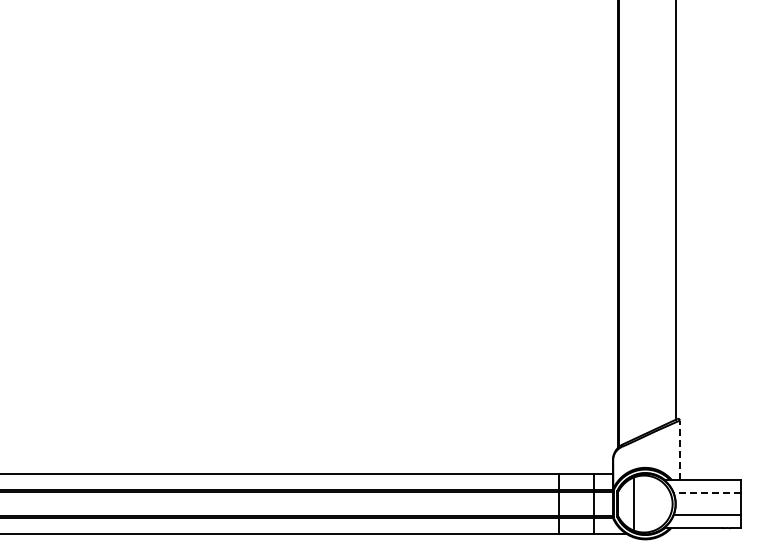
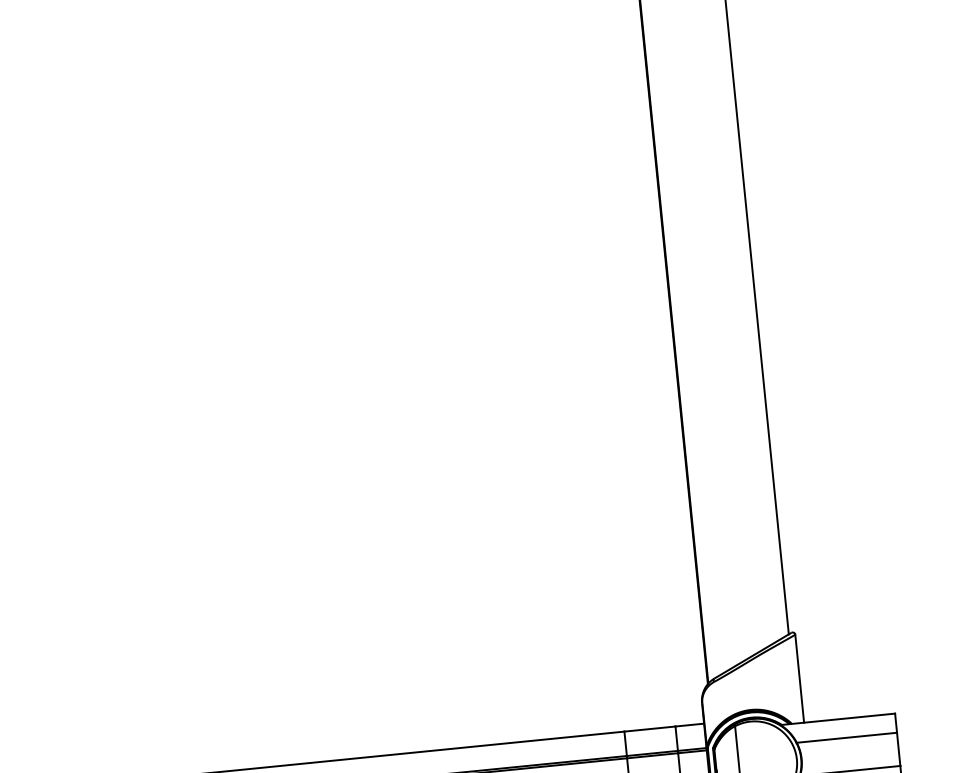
line: (679, 450) -> (799, 679), dashed -> solid
line: (707, 492) -> (846, 737), dashed -> solid

